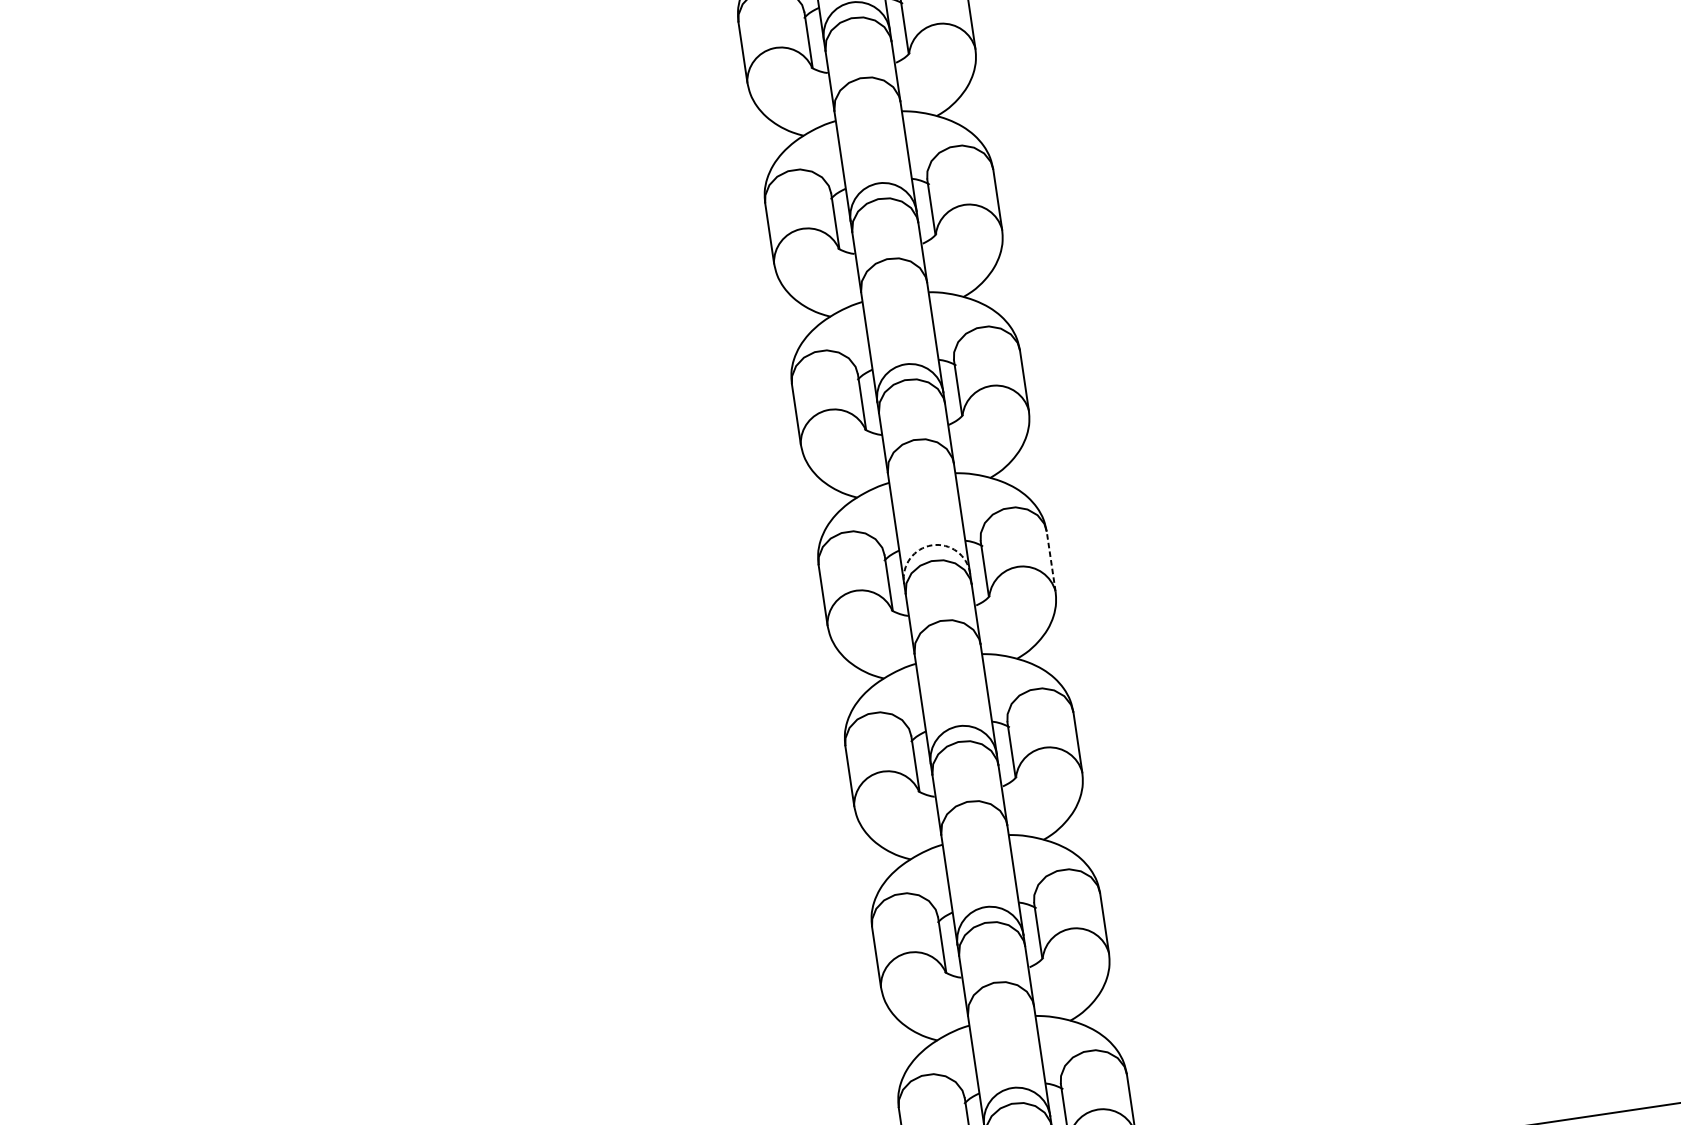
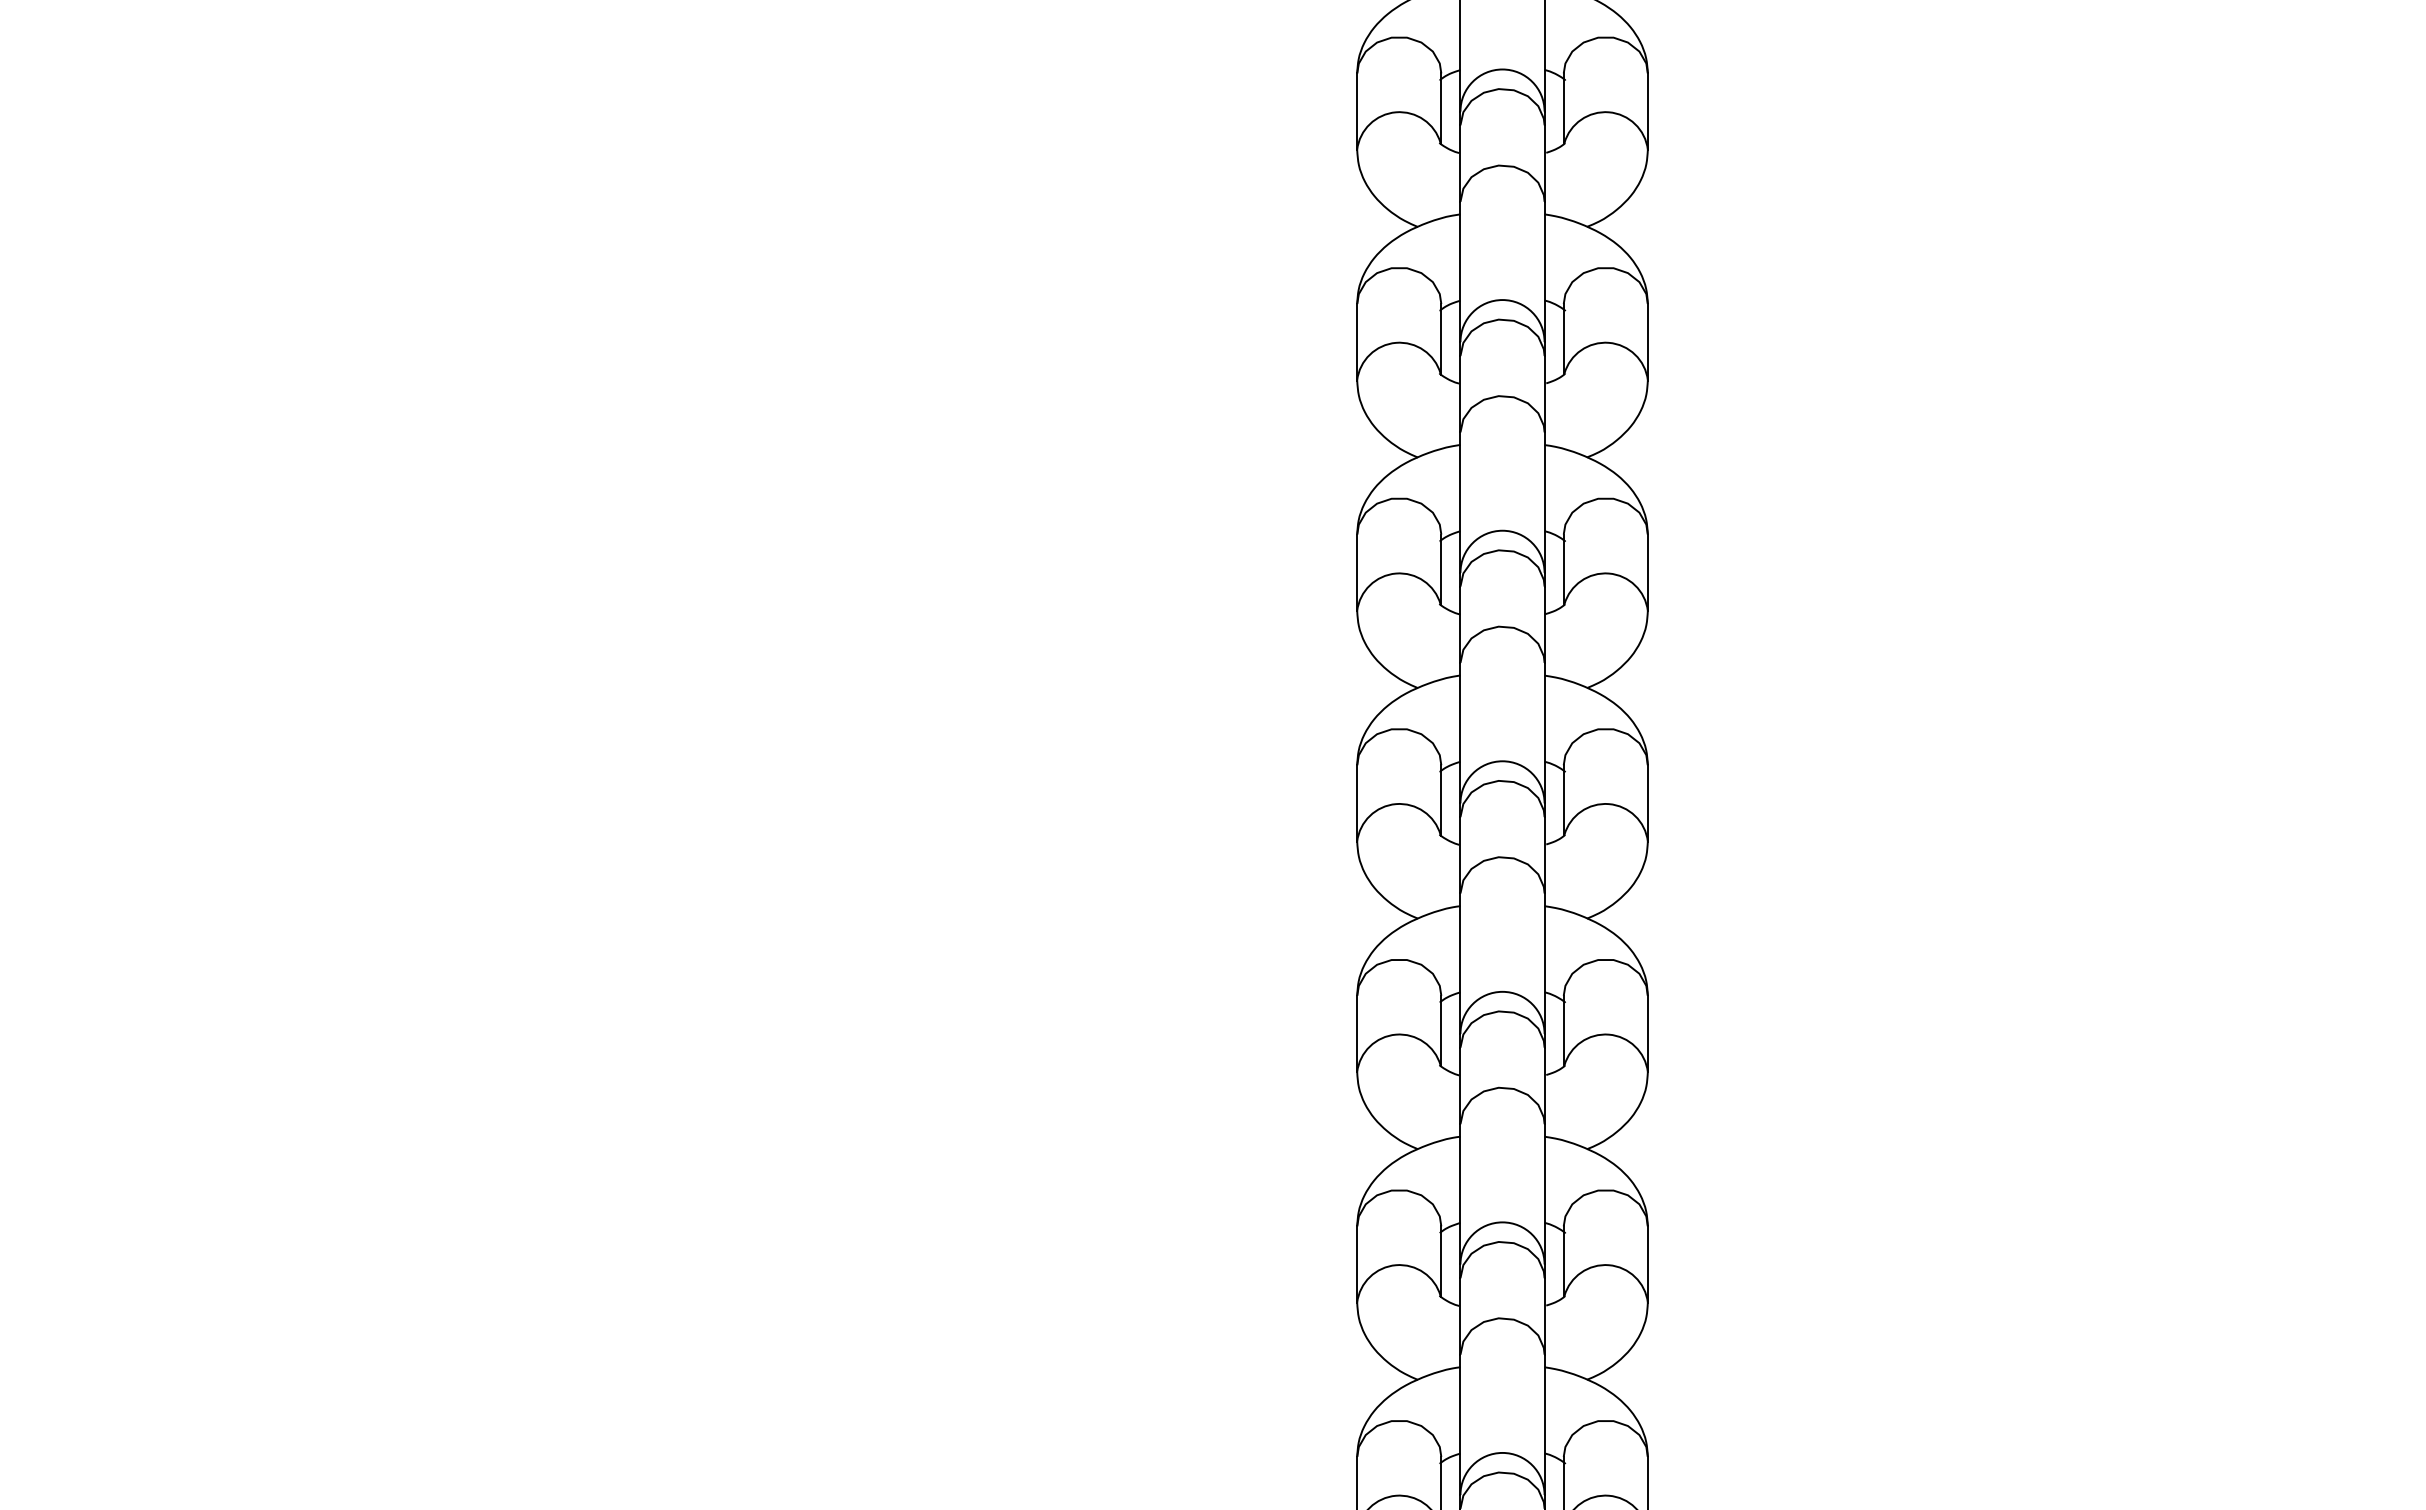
arc: (932, 545) -> (1502, 761), dashed -> solid
line: (1050, 560) -> (1647, 802), dashed -> solid

